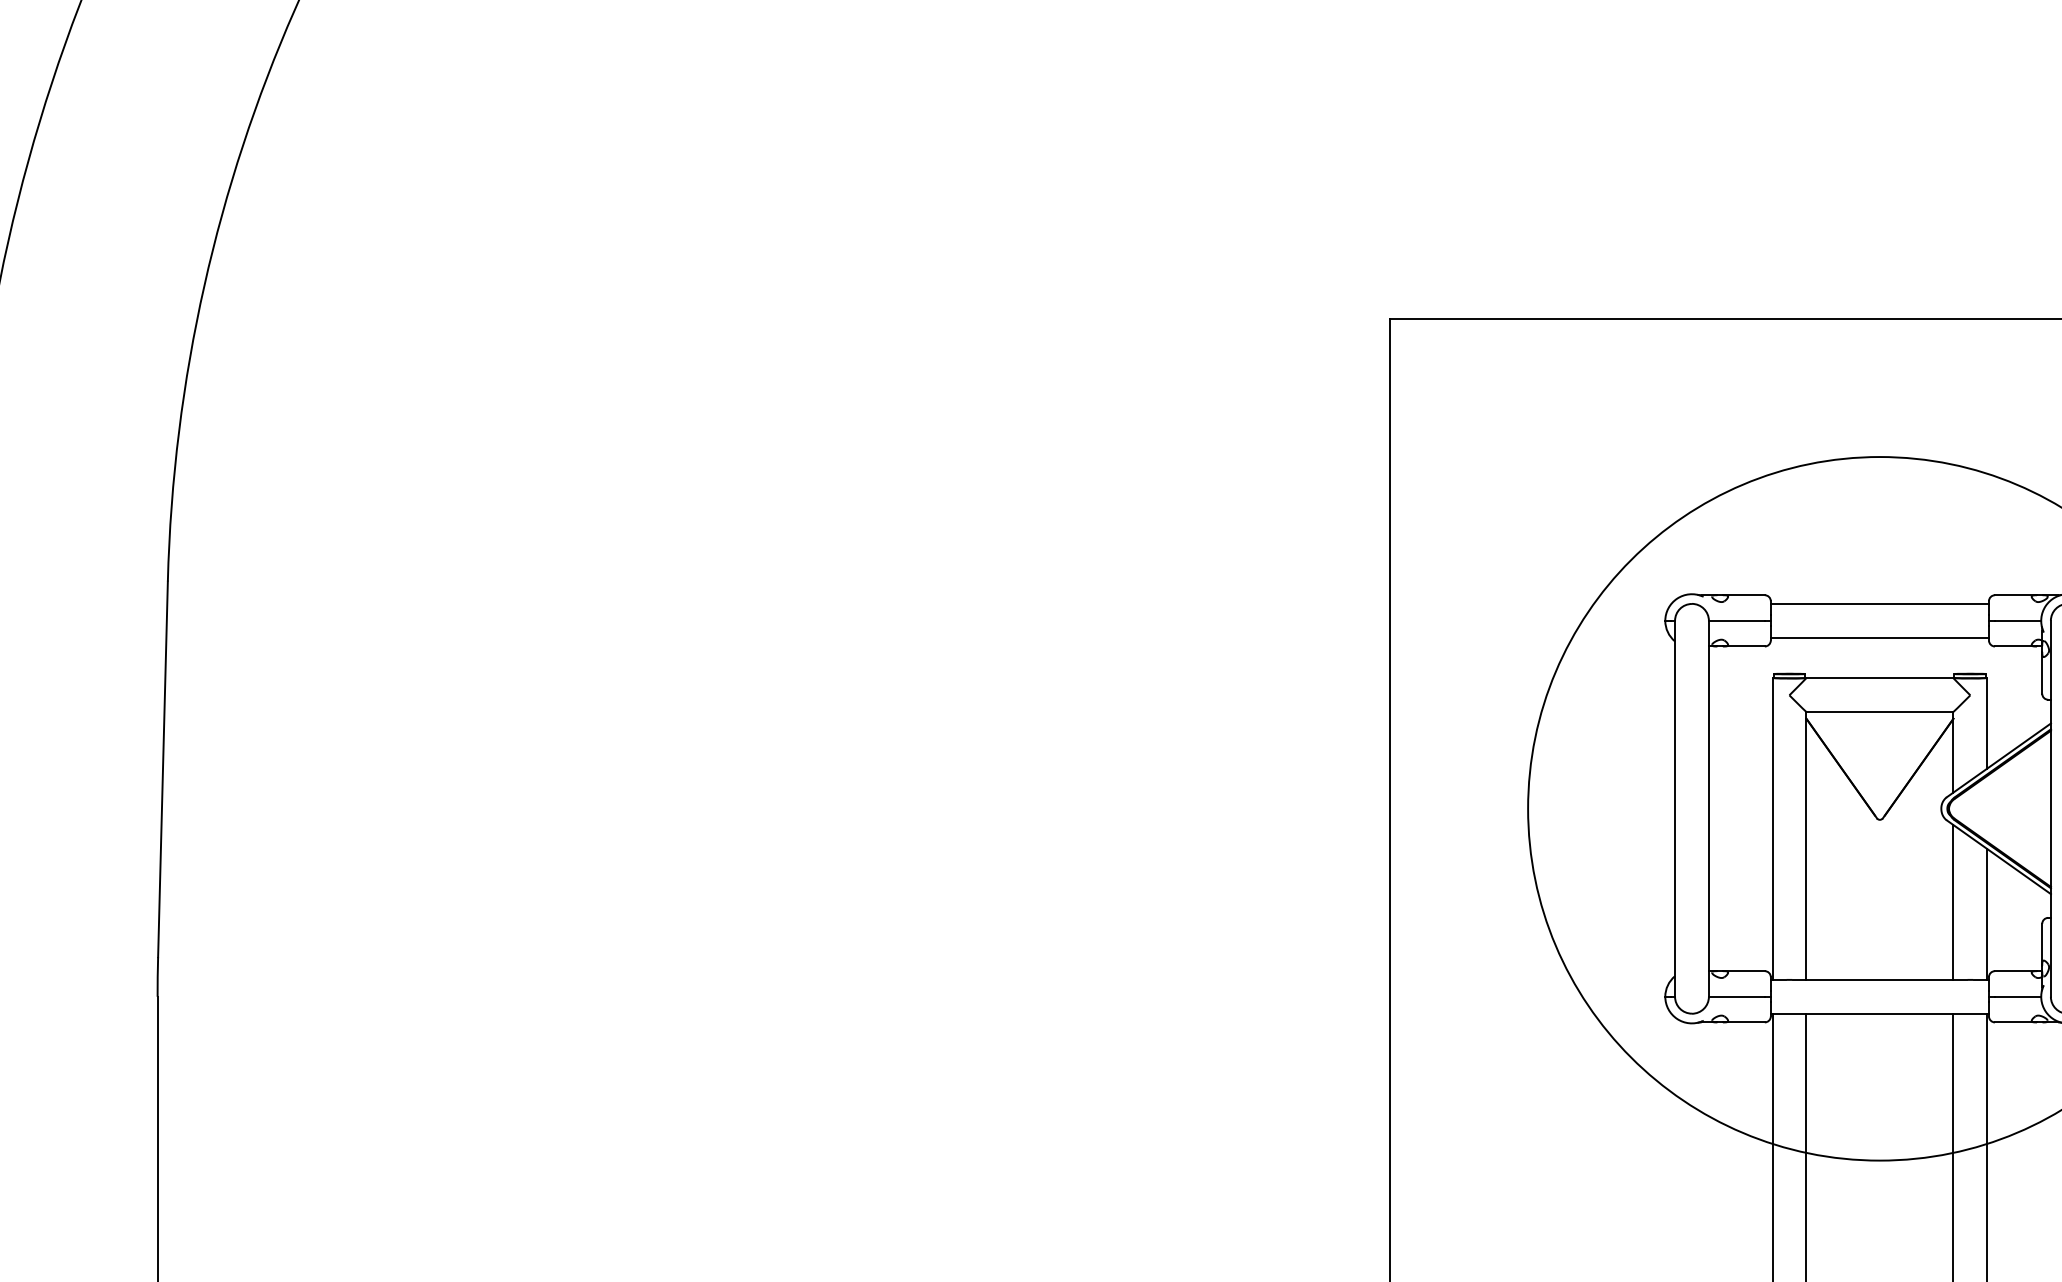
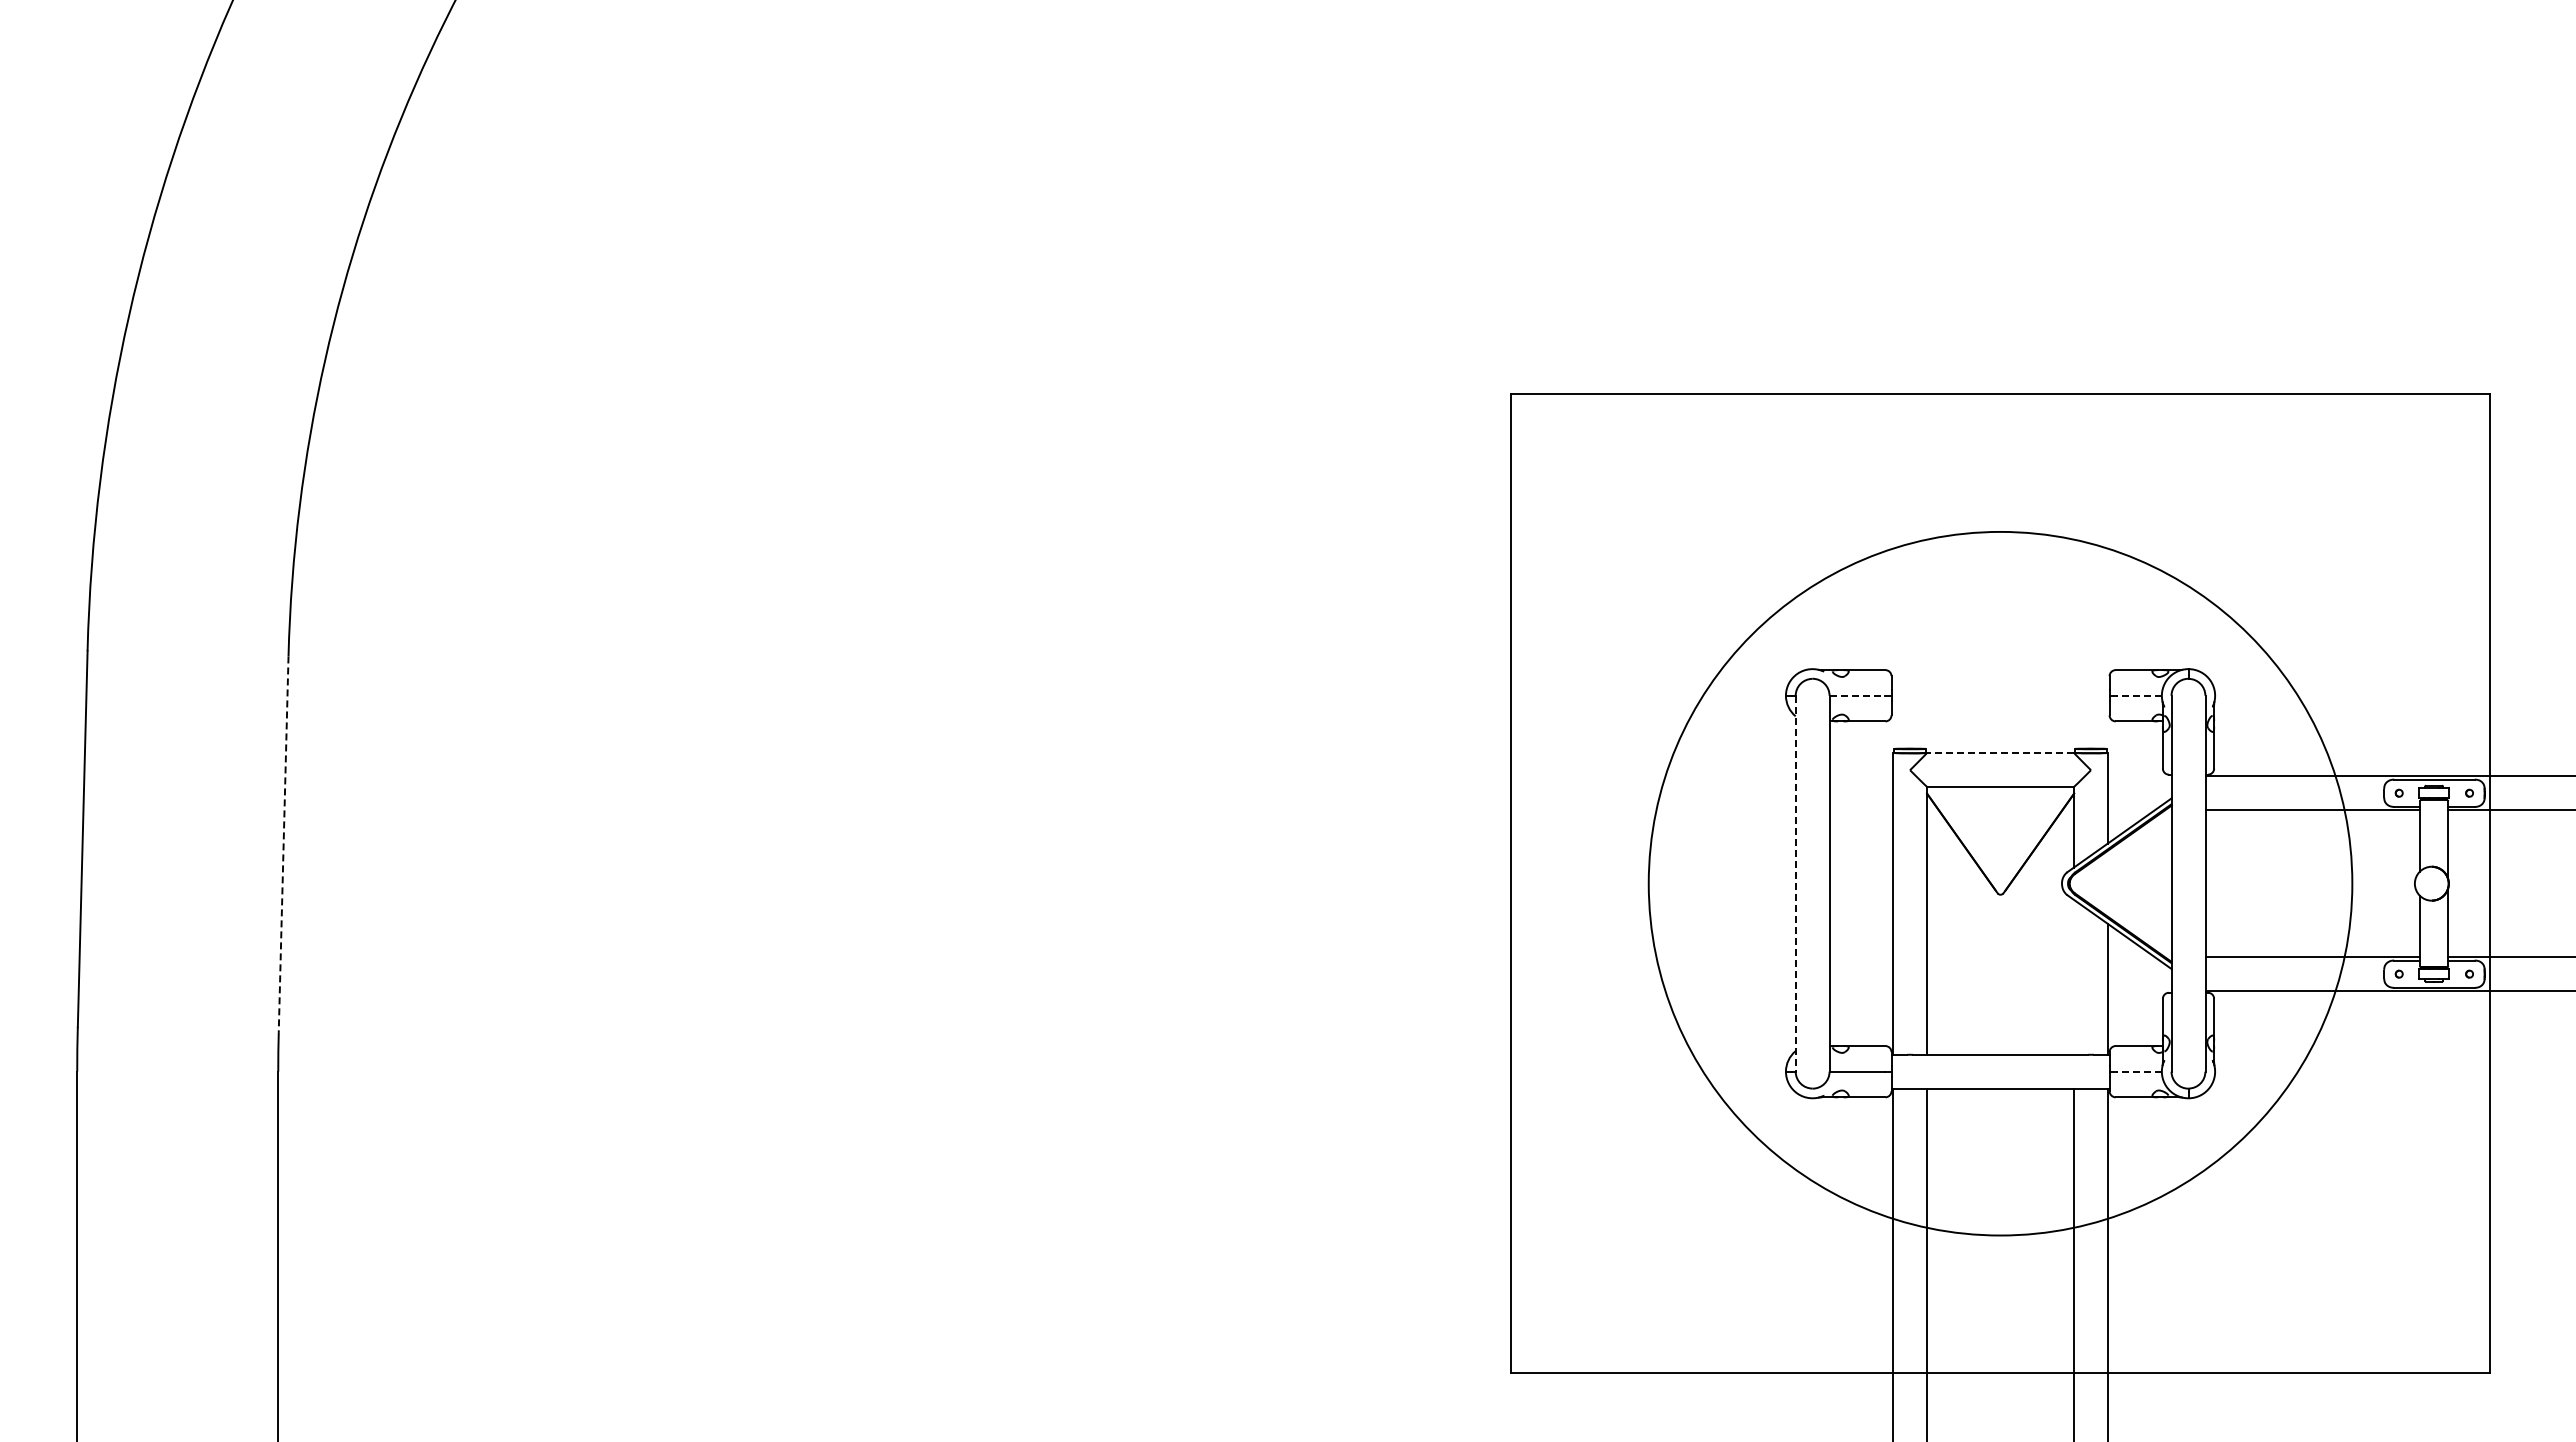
line: (1879, 603) -> (2000, 678), removed
line: (1736, 620) -> (1857, 695), solid -> dashed
line: (2017, 620) -> (2138, 695), solid -> dashed
line: (1879, 637) -> (2000, 712), removed
line: (1879, 677) -> (2000, 752), solid -> dashed
line: (162, 769) -> (283, 844), solid -> dashed
line: (1674, 808) -> (1795, 883), solid -> dashed
line: (1953, 902) -> (2074, 977), removed
line: (2017, 996) -> (2138, 1071), solid -> dashed

